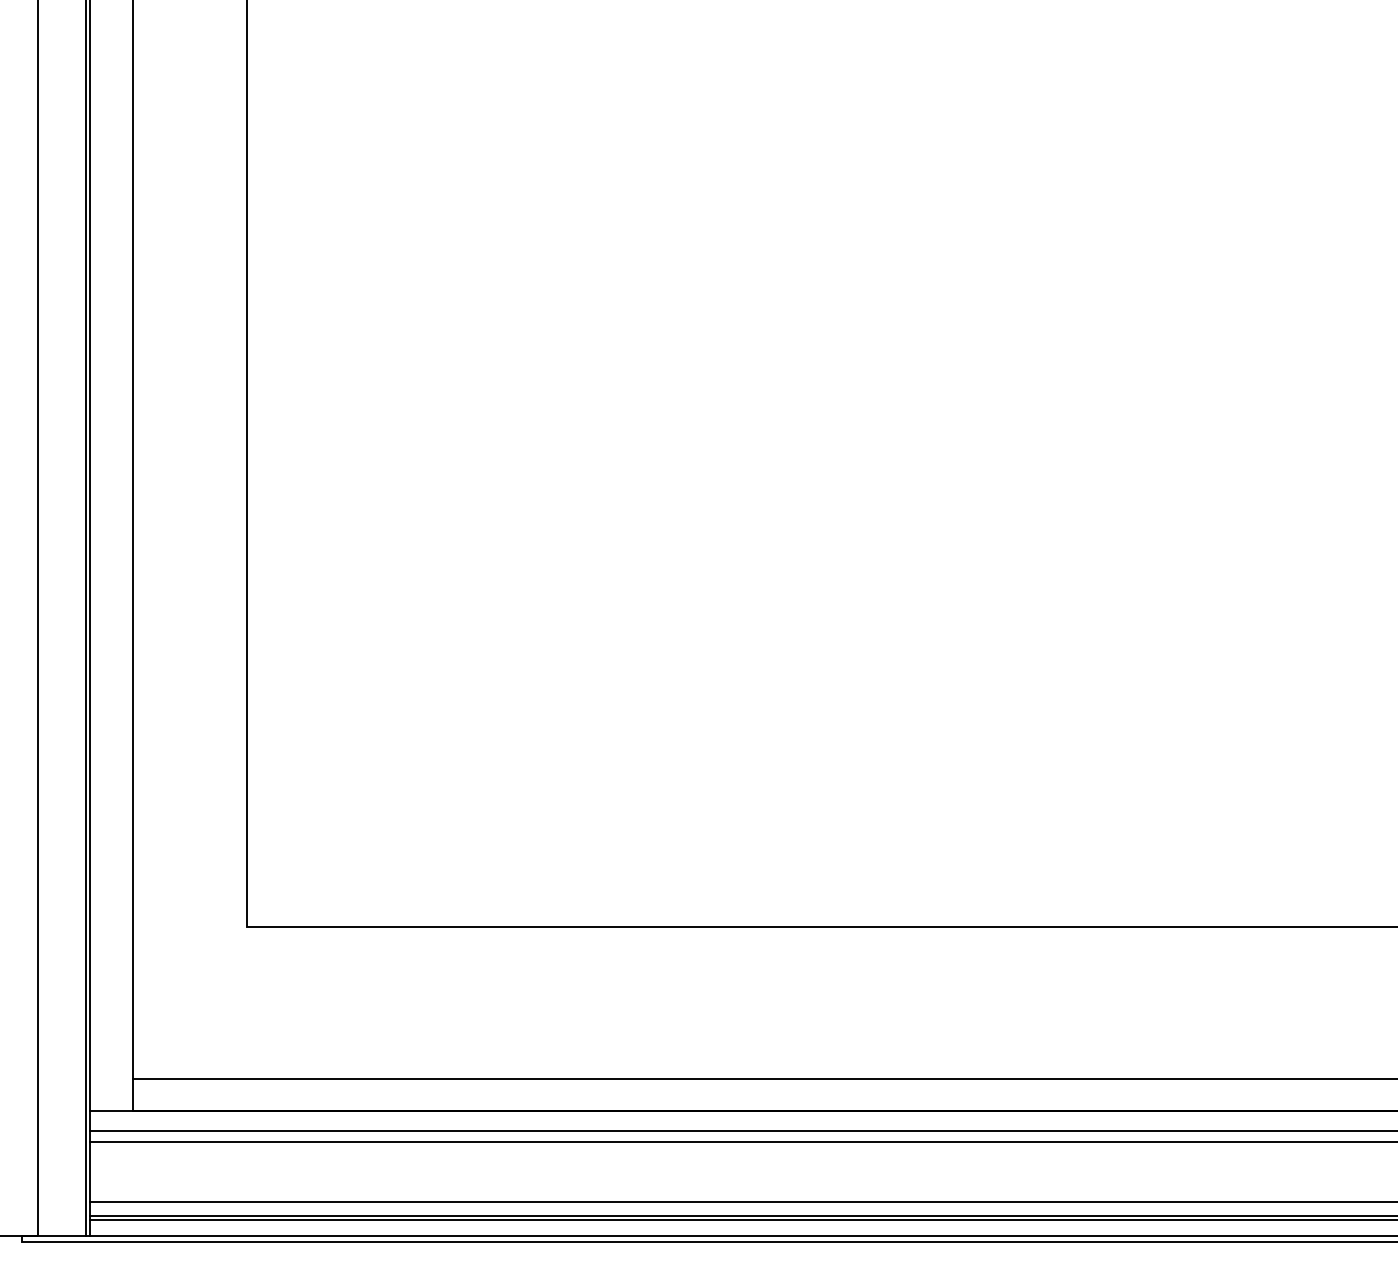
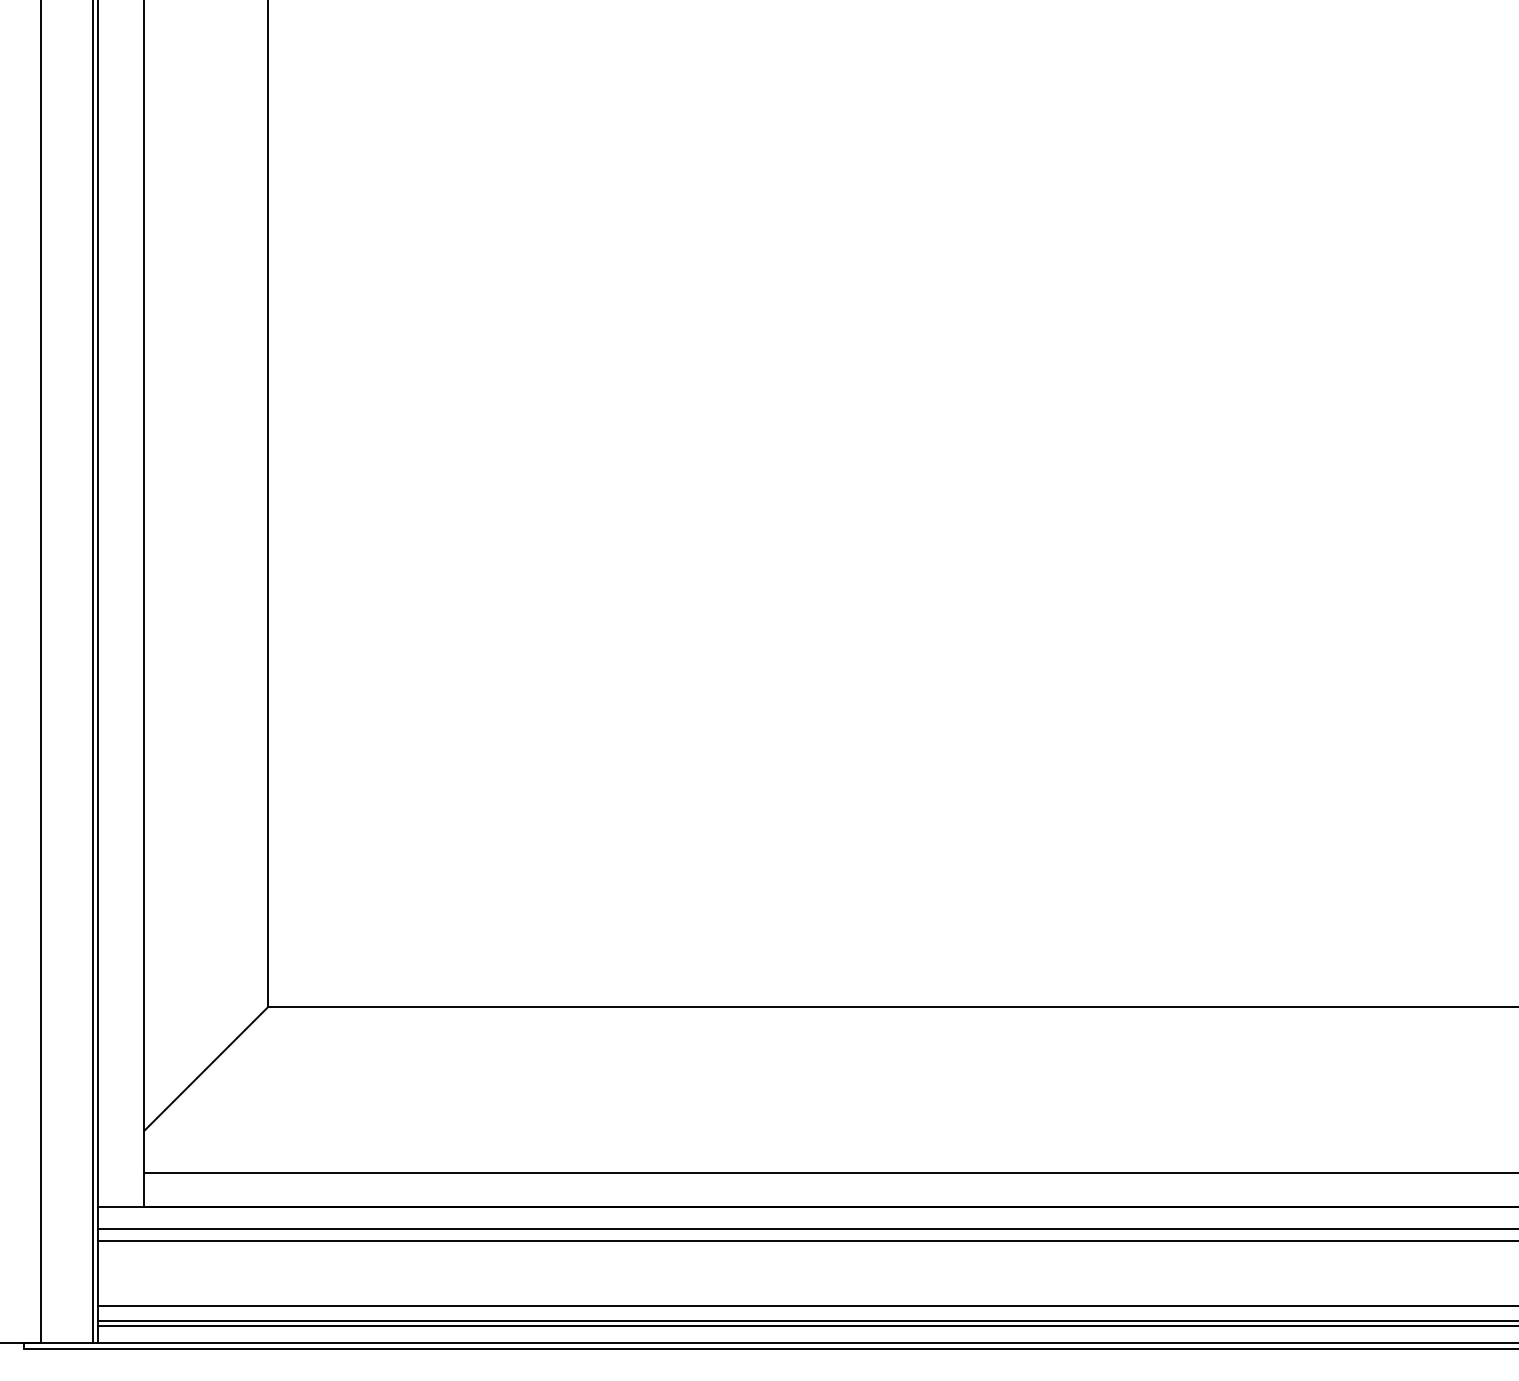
line: (190, 983) -> (206, 1068), added

